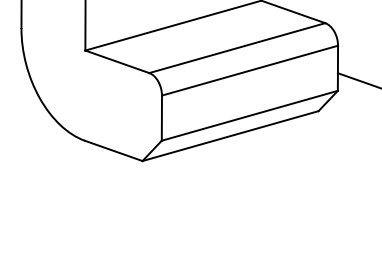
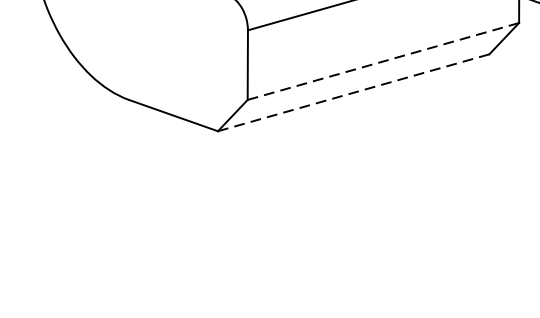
line: (250, 115) -> (384, 61), solid -> dashed
line: (231, 135) -> (355, 91), solid -> dashed

